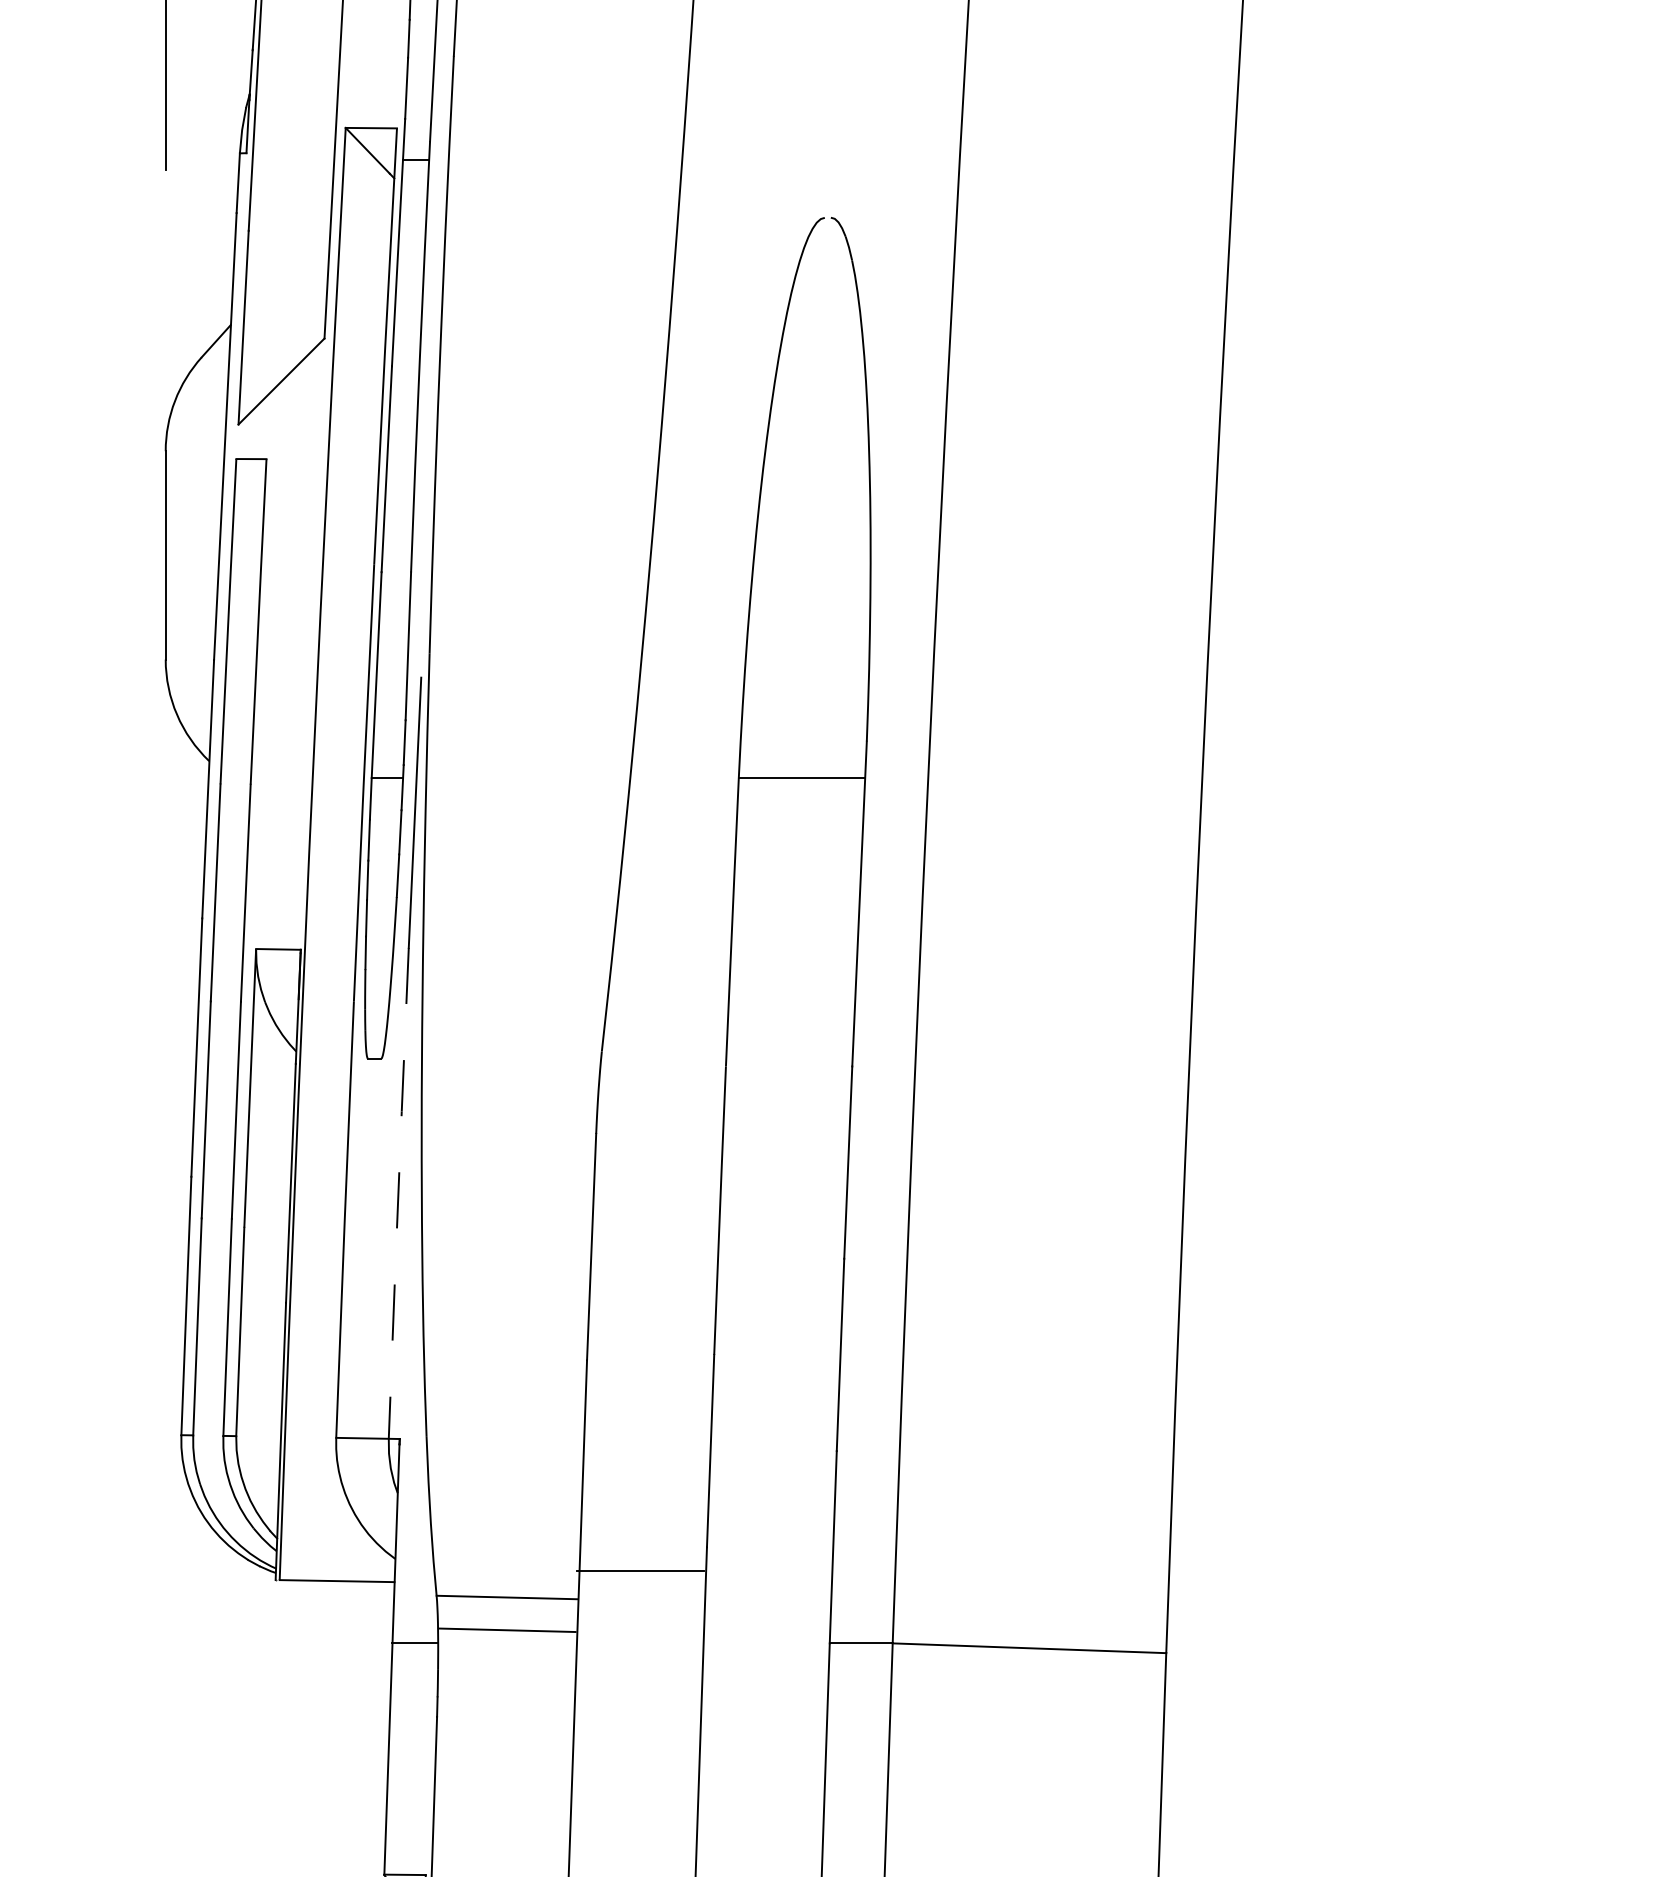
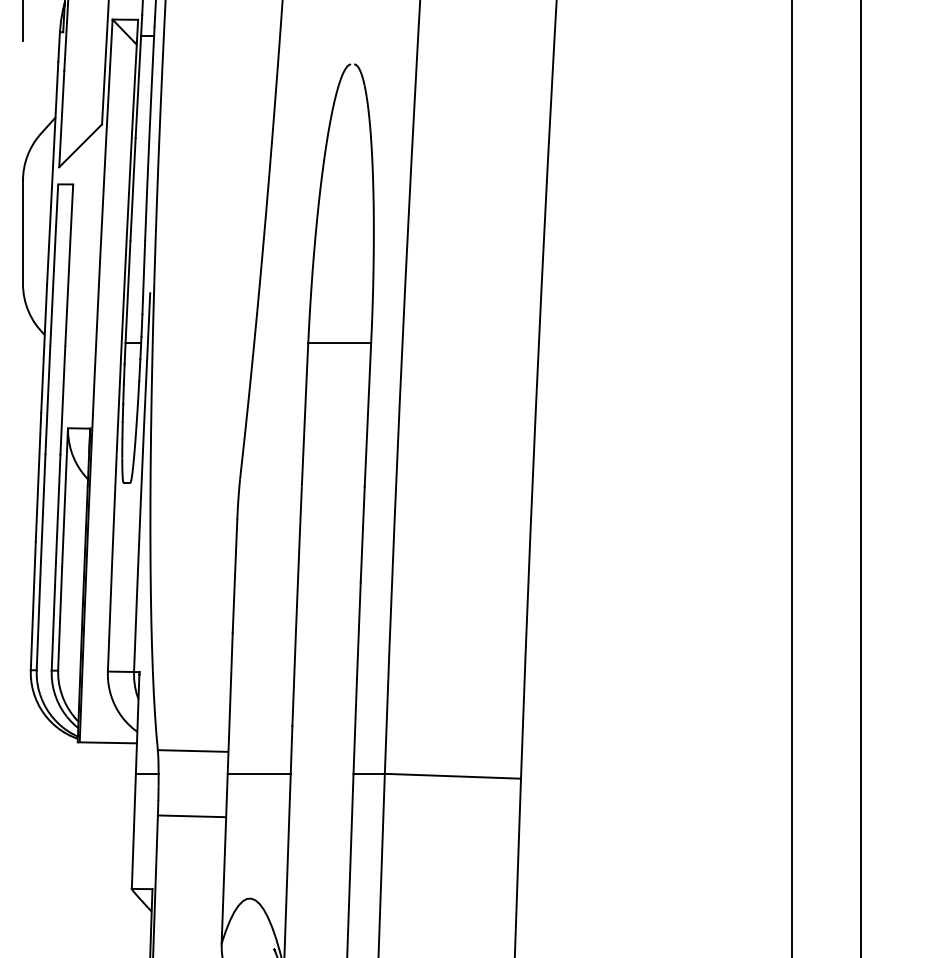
line: (397, 1192) -> (138, 549), dashed -> solid
line: (638, 1570) -> (258, 773), moved
line: (506, 1630) -> (191, 816), moved

